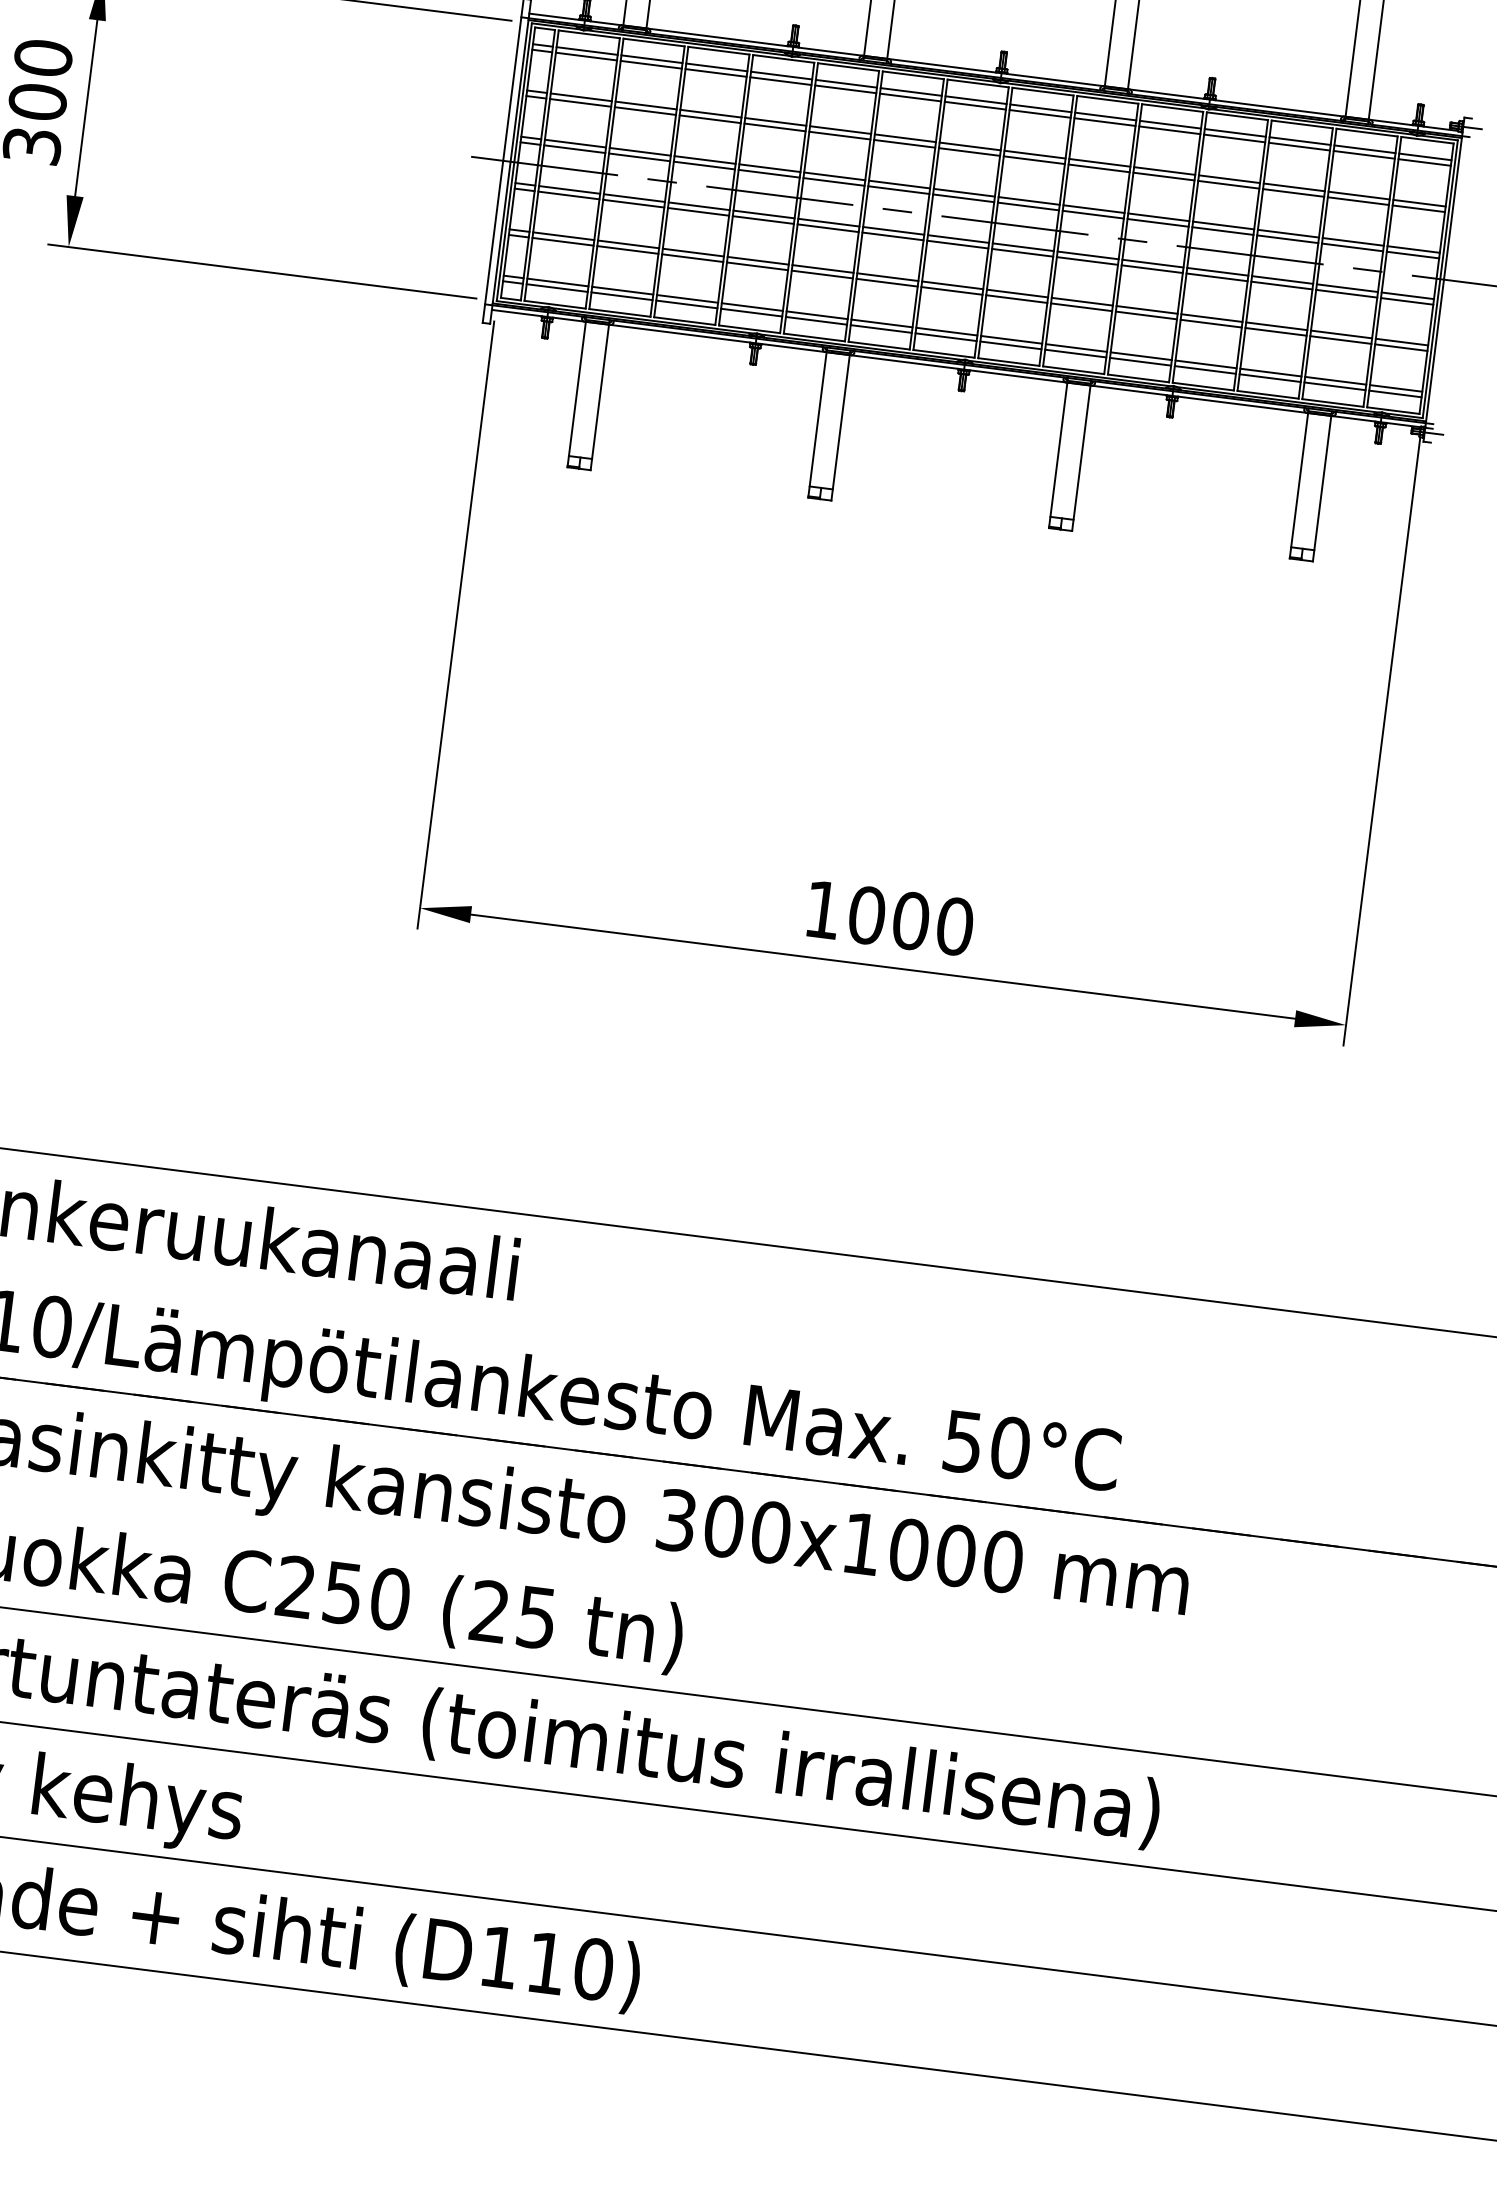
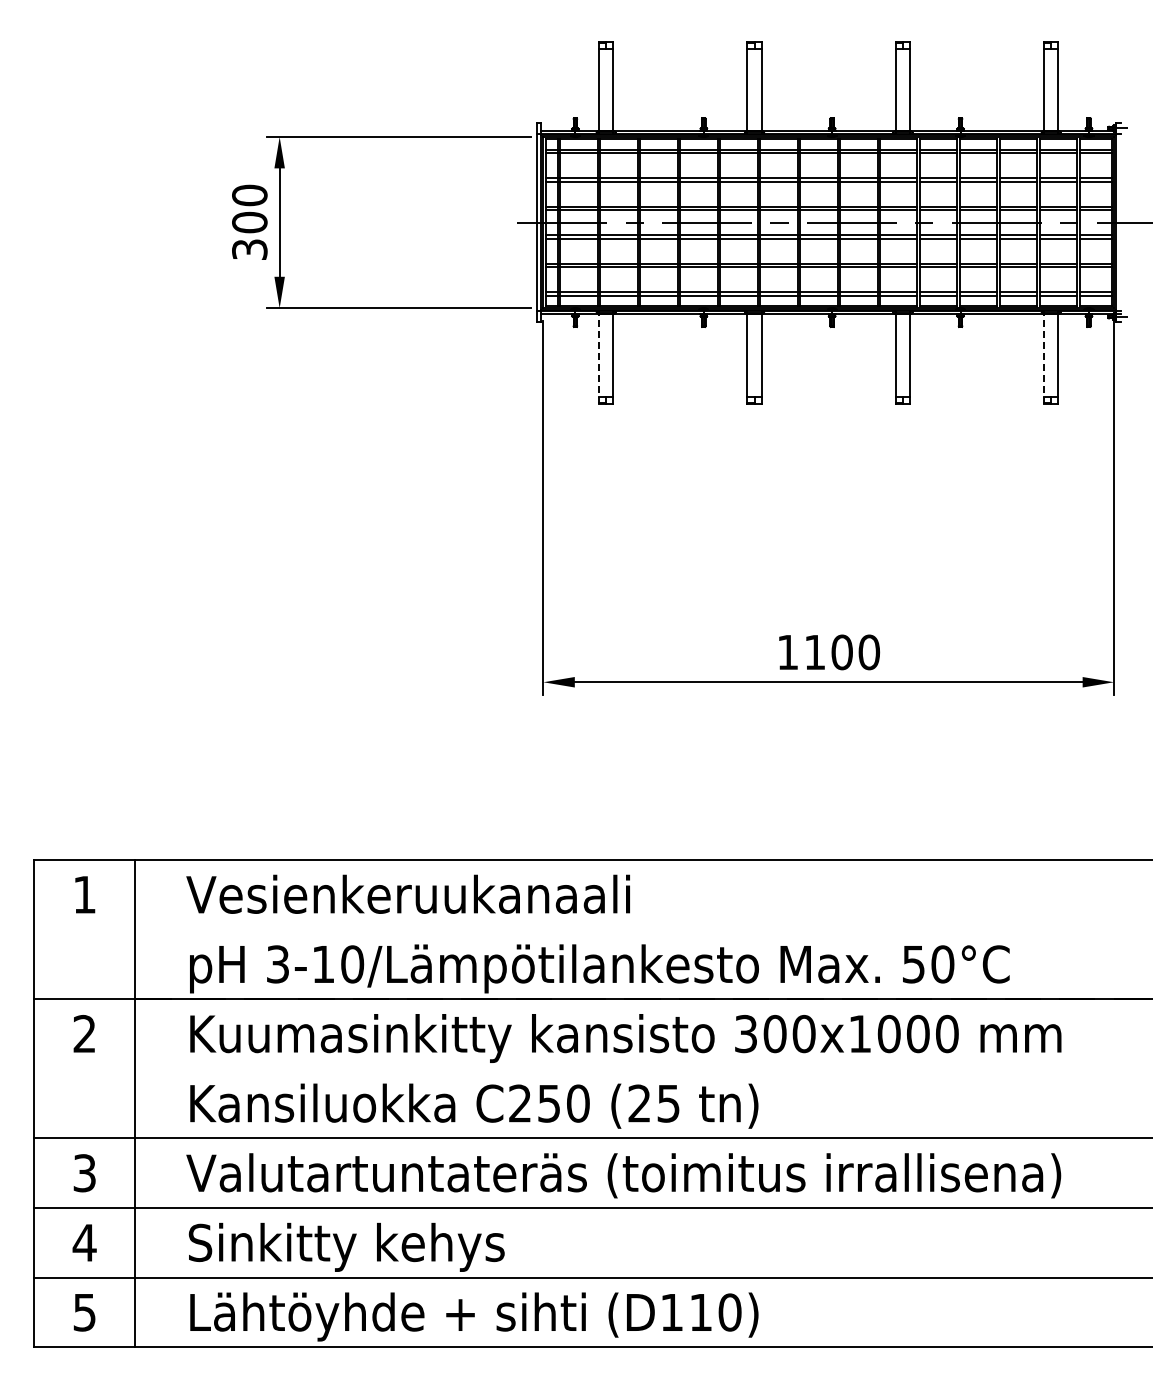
line: (577, 394) -> (599, 358), solid -> dashed
line: (1299, 485) -> (1044, 358), solid -> dashed
text: (866, 915) -> (814, 652), 1000 -> 1100

